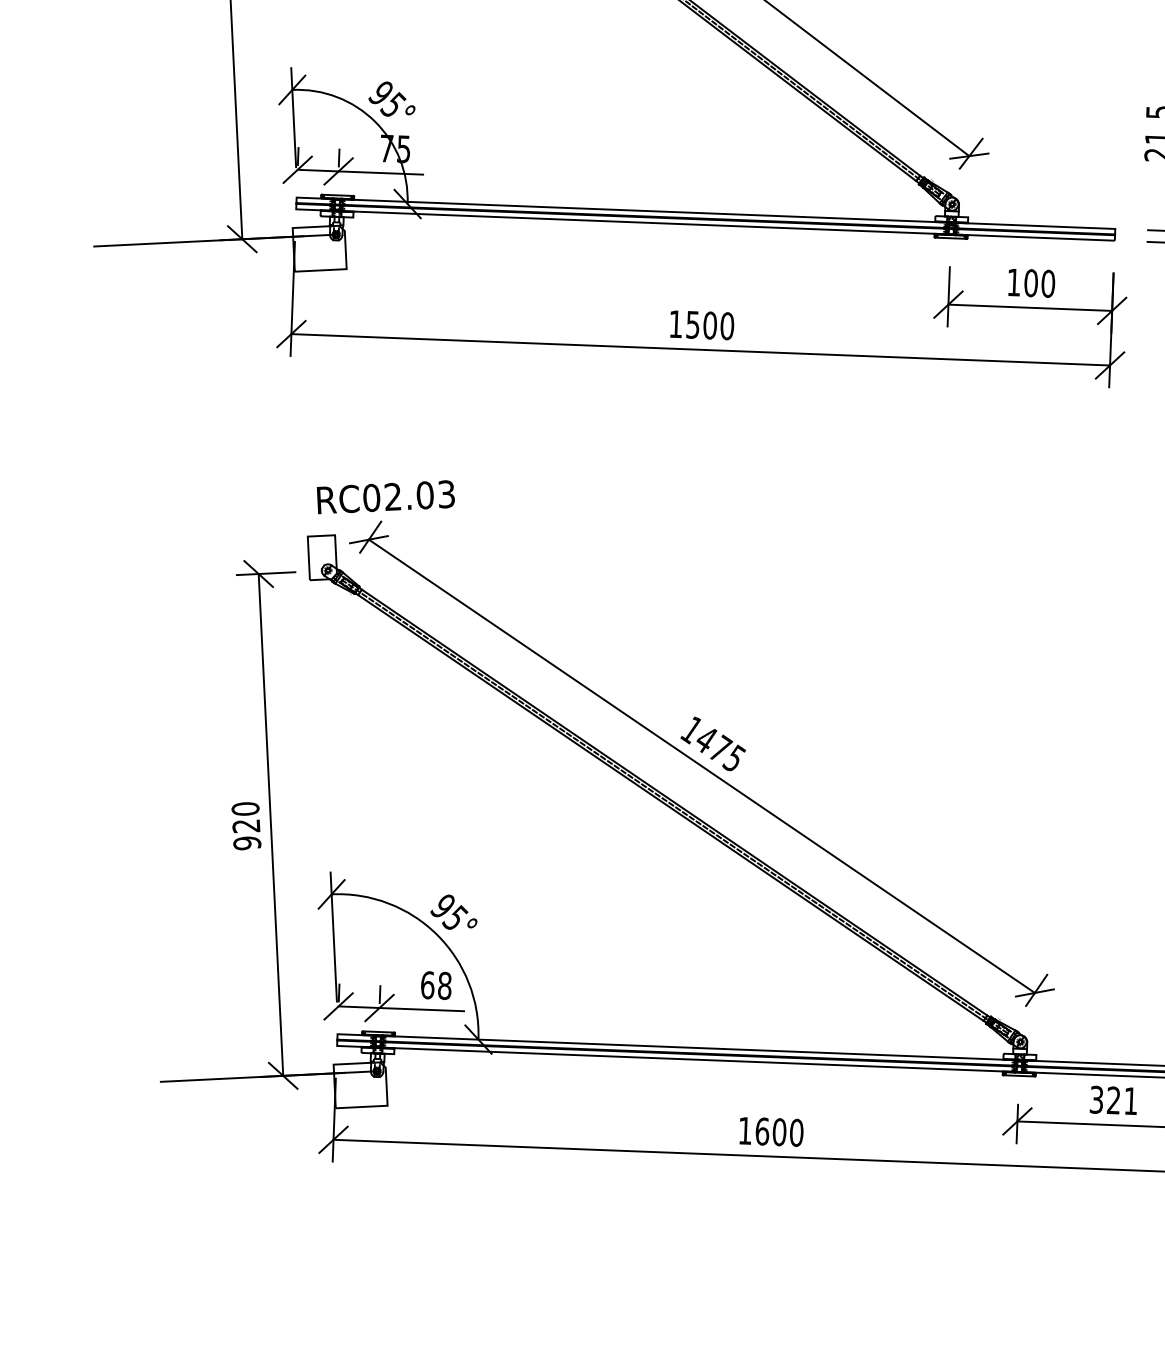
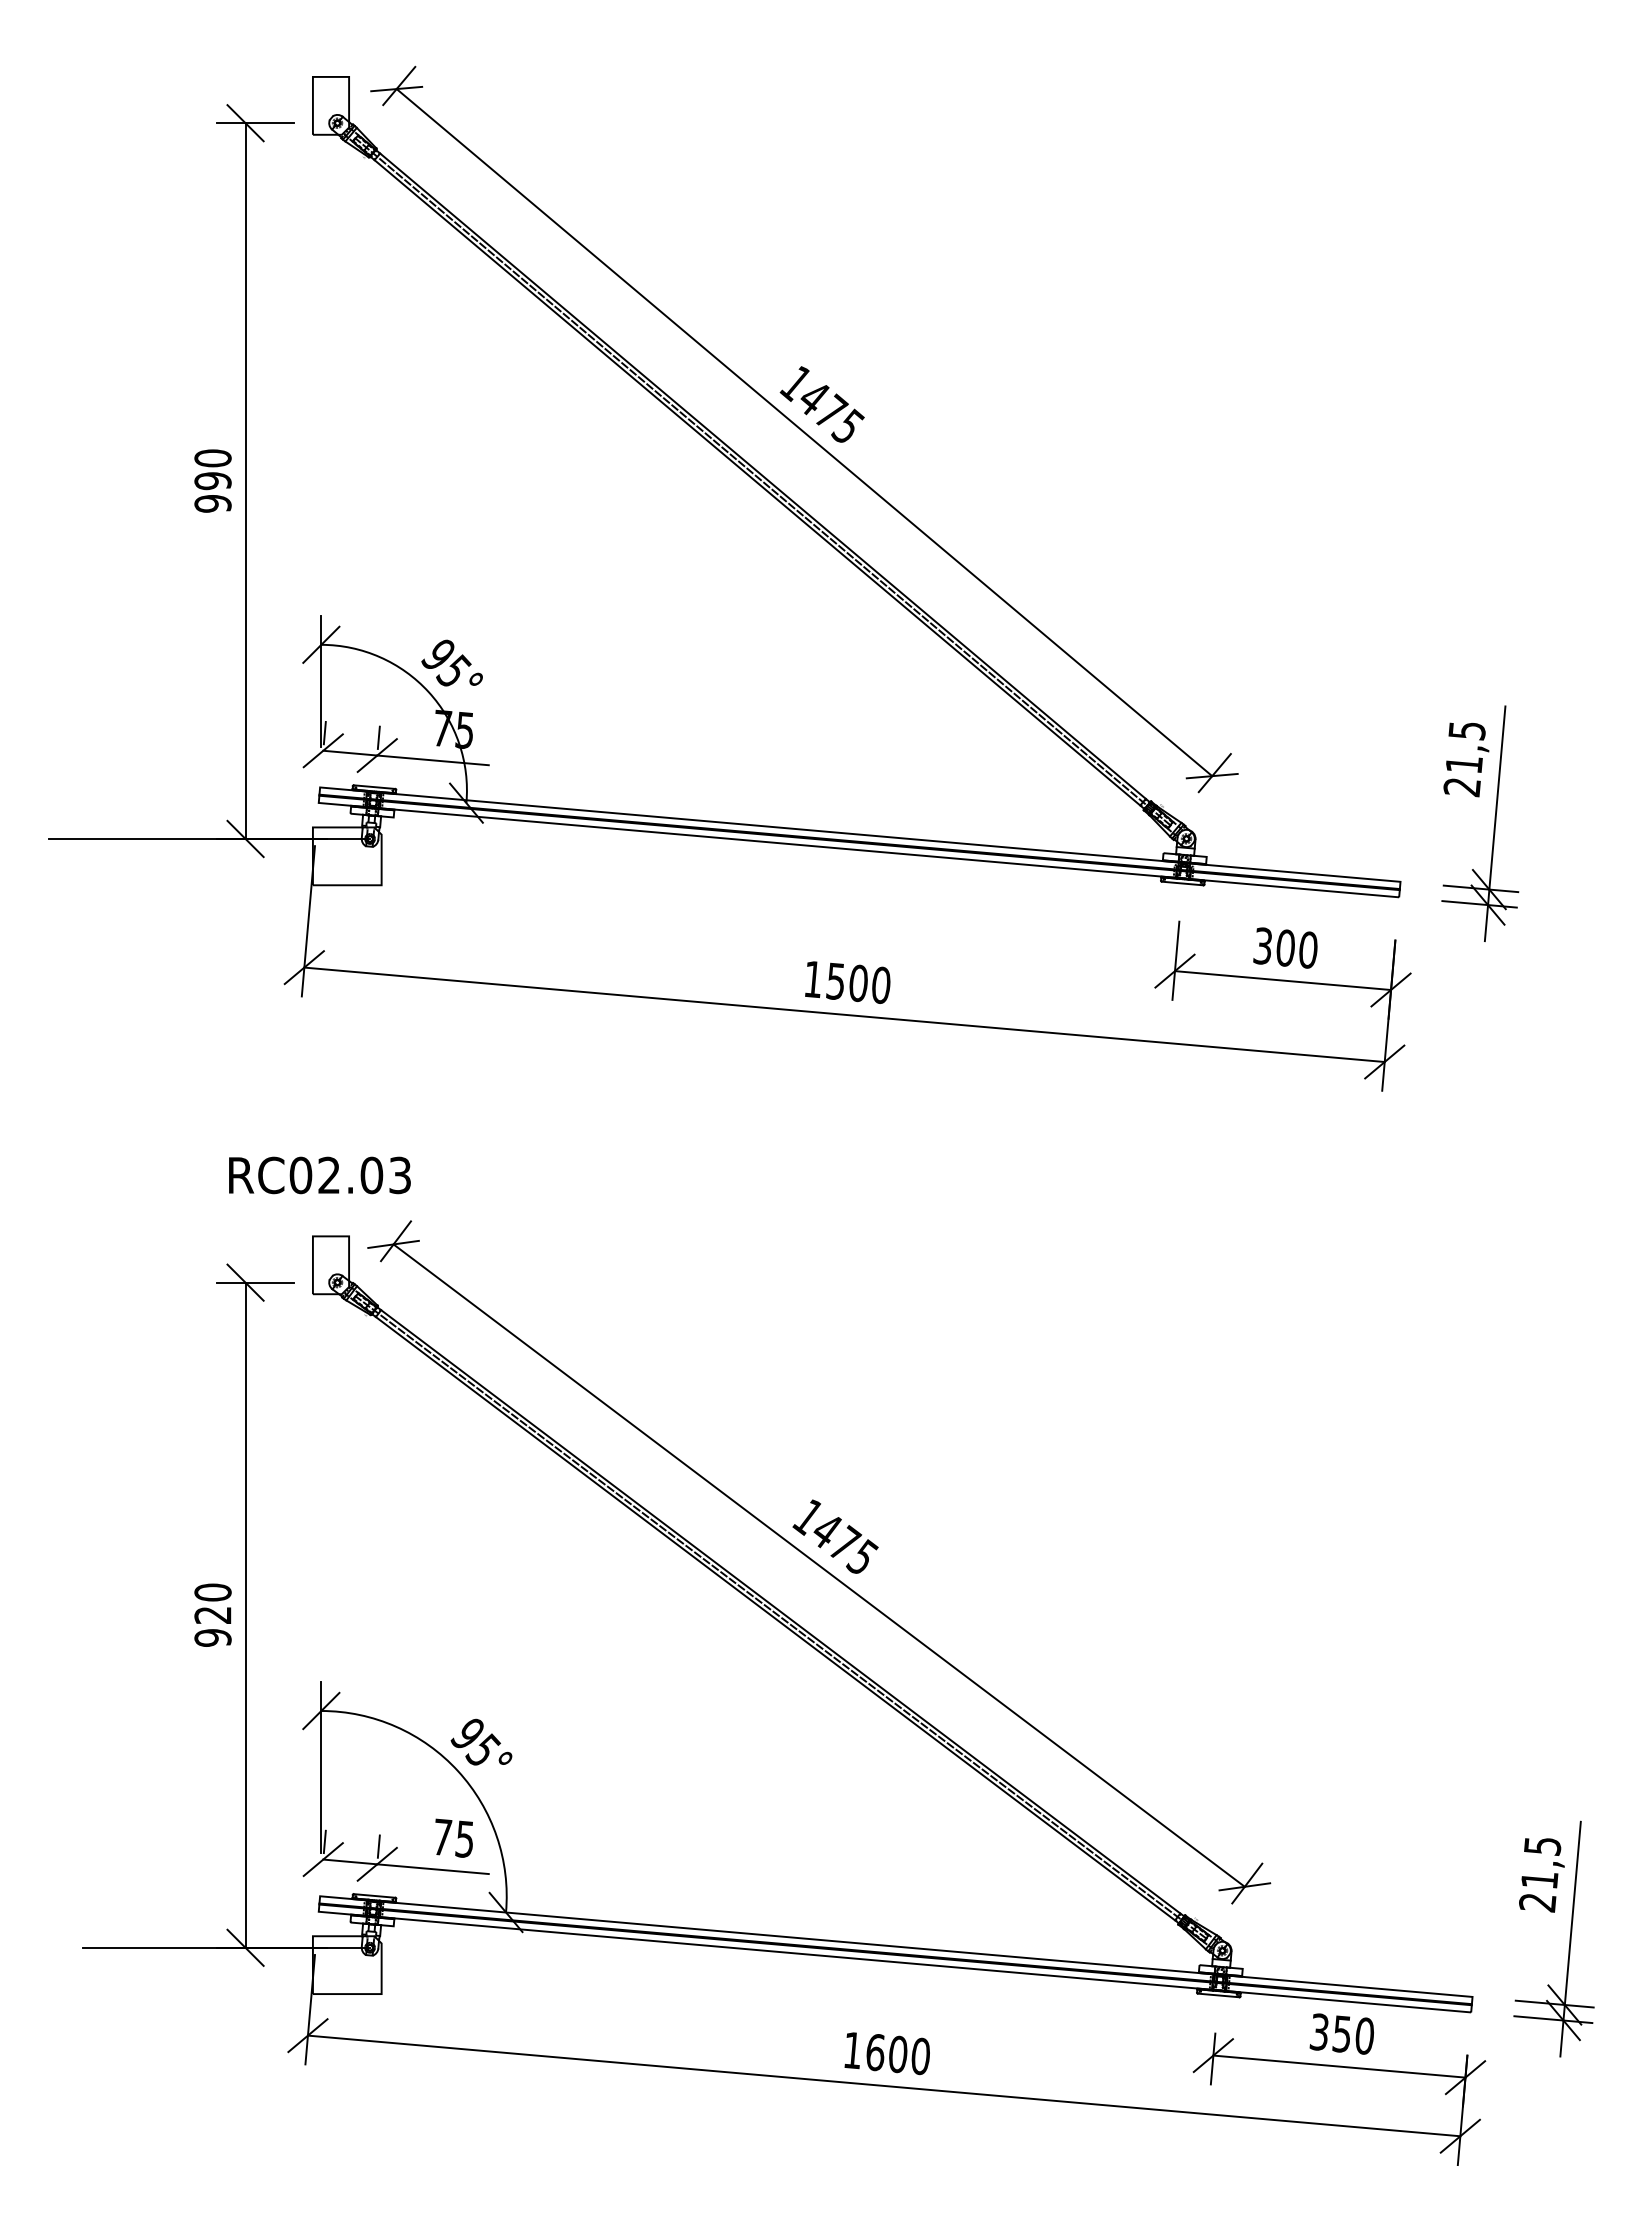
text: (1013, 282) -> (1262, 945), 100 -> 300
text: (385, 497) -> (319, 1175), moved
text: (436, 984) -> (453, 1837), 68 -> 75
text: (1121, 1100) -> (1352, 2034), 321 -> 350

